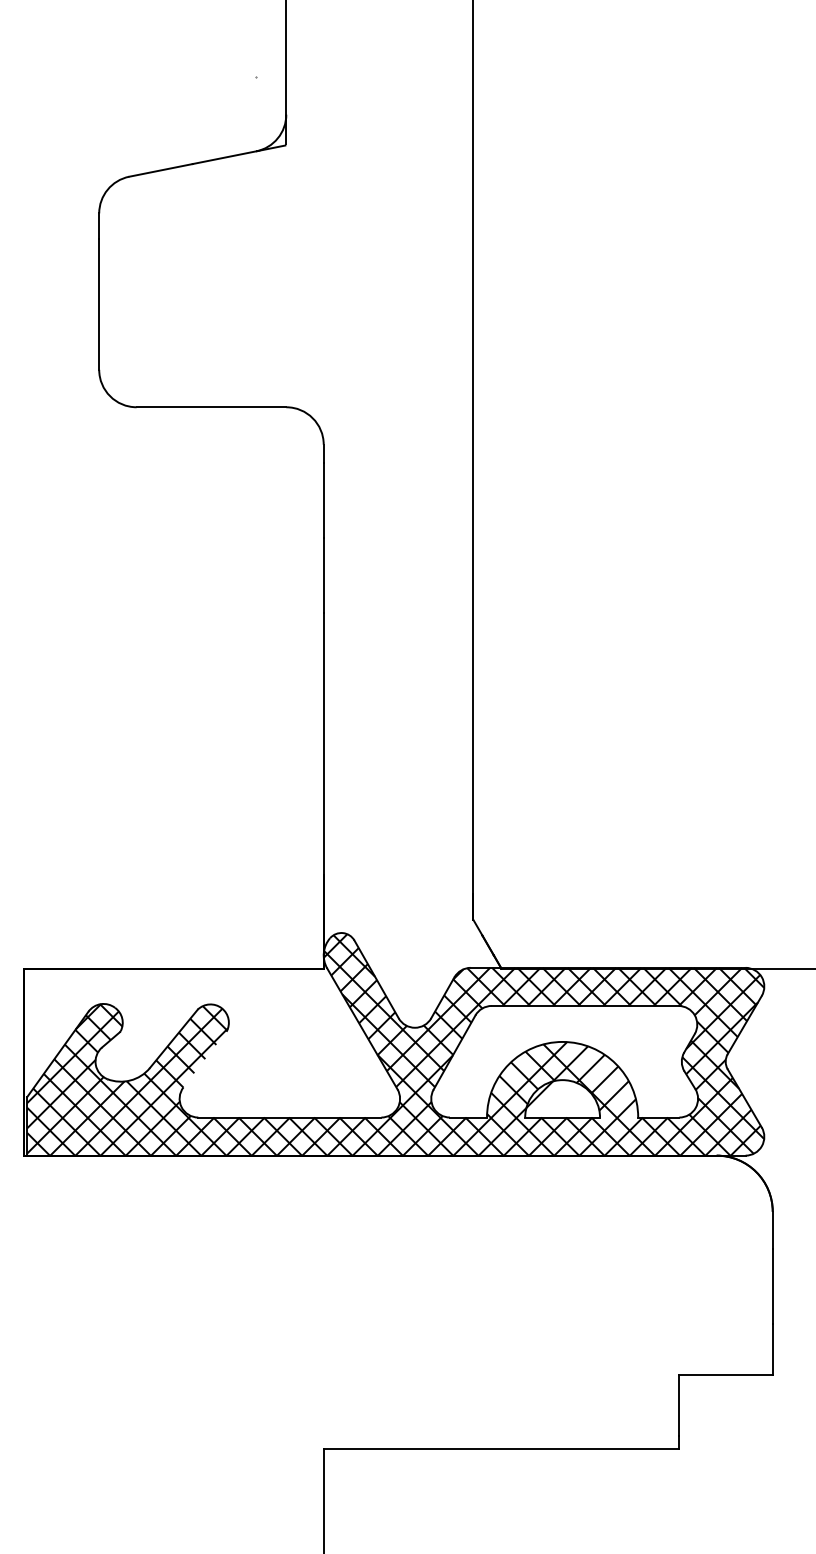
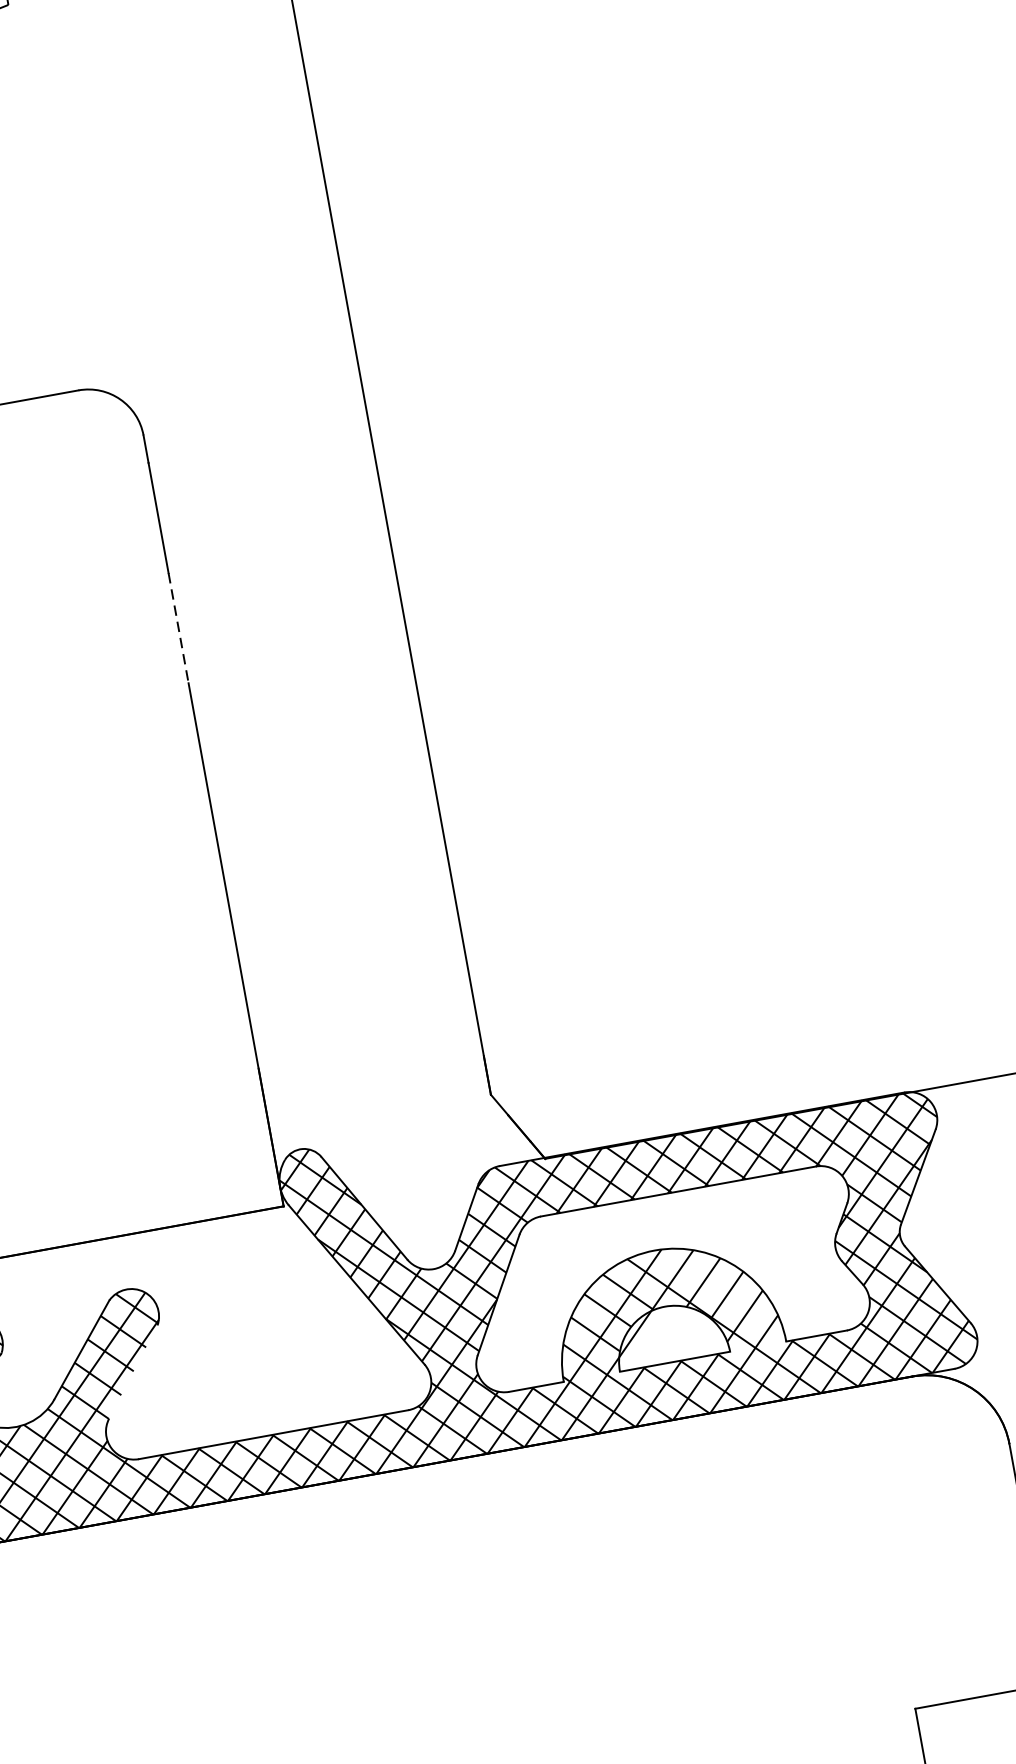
line: (323, 576) -> (178, 629), solid -> dashed

